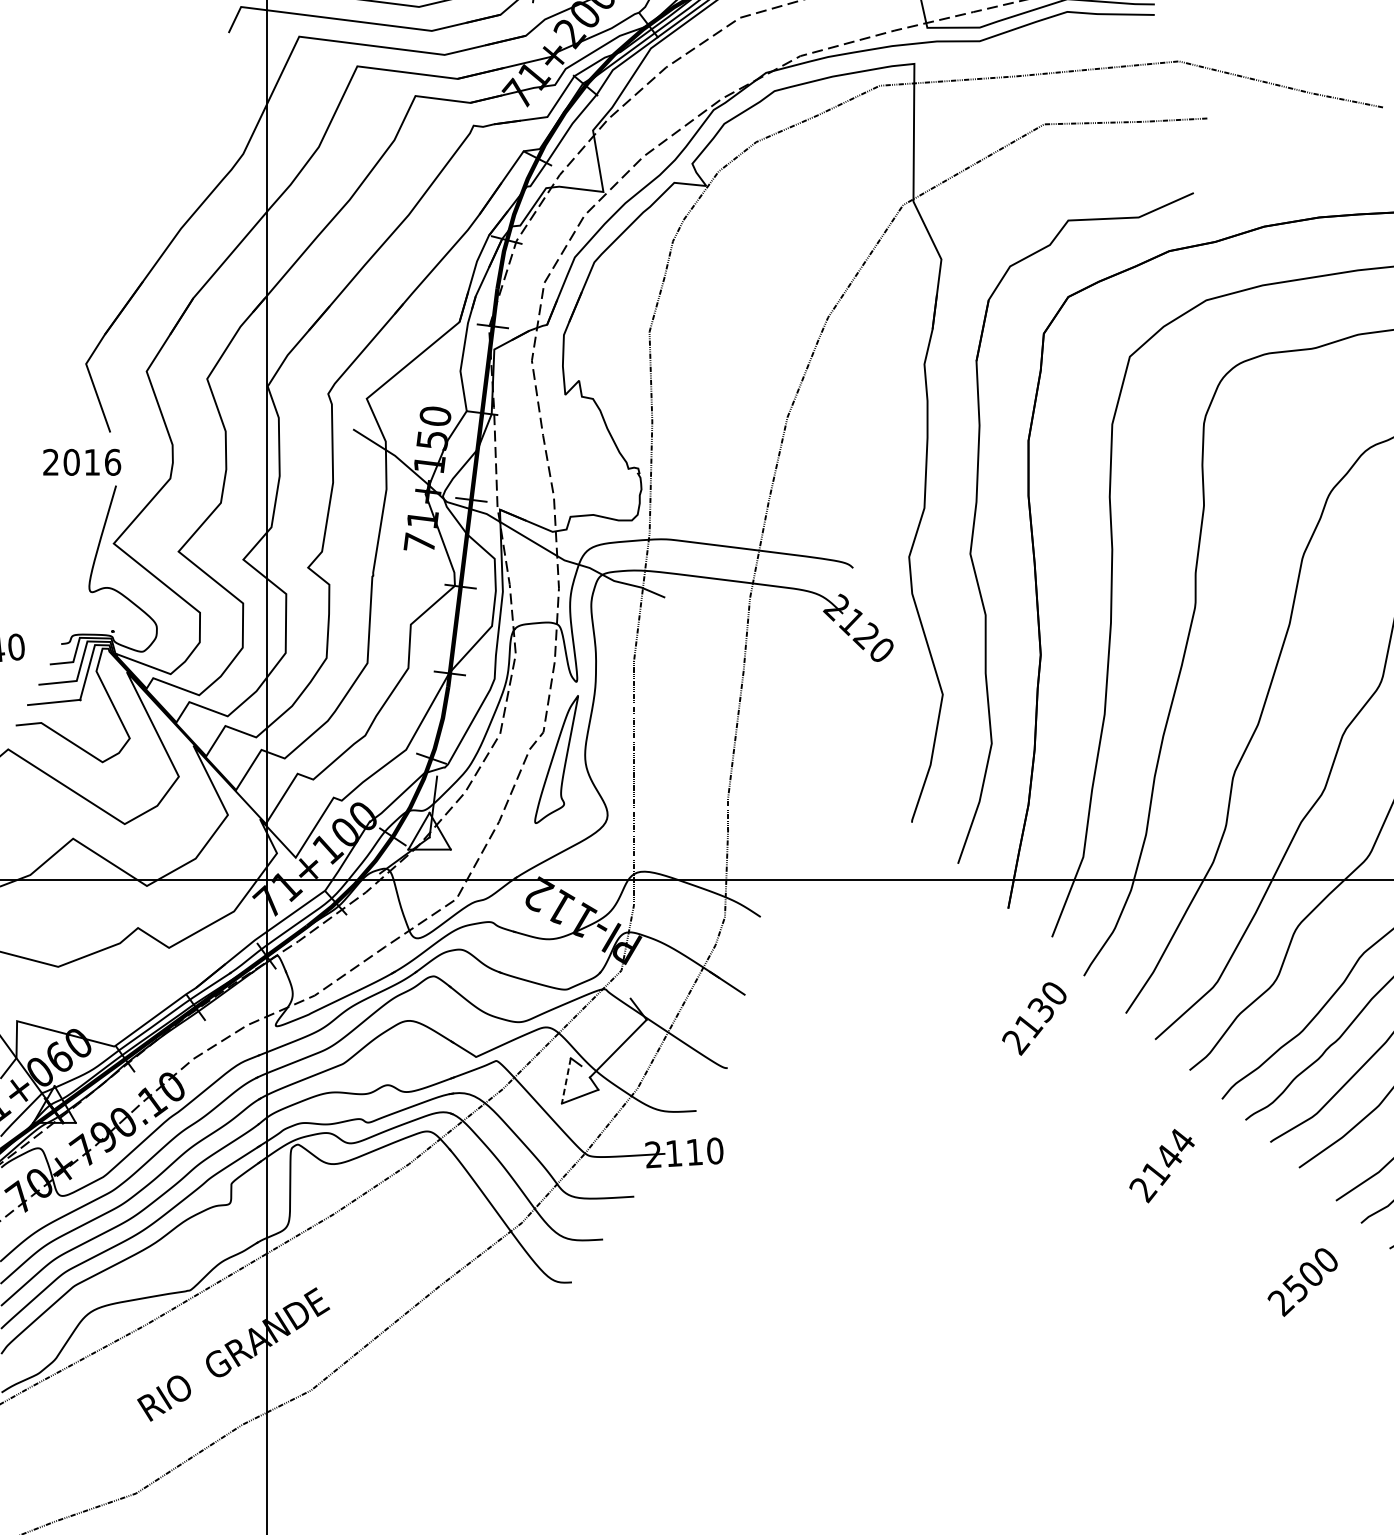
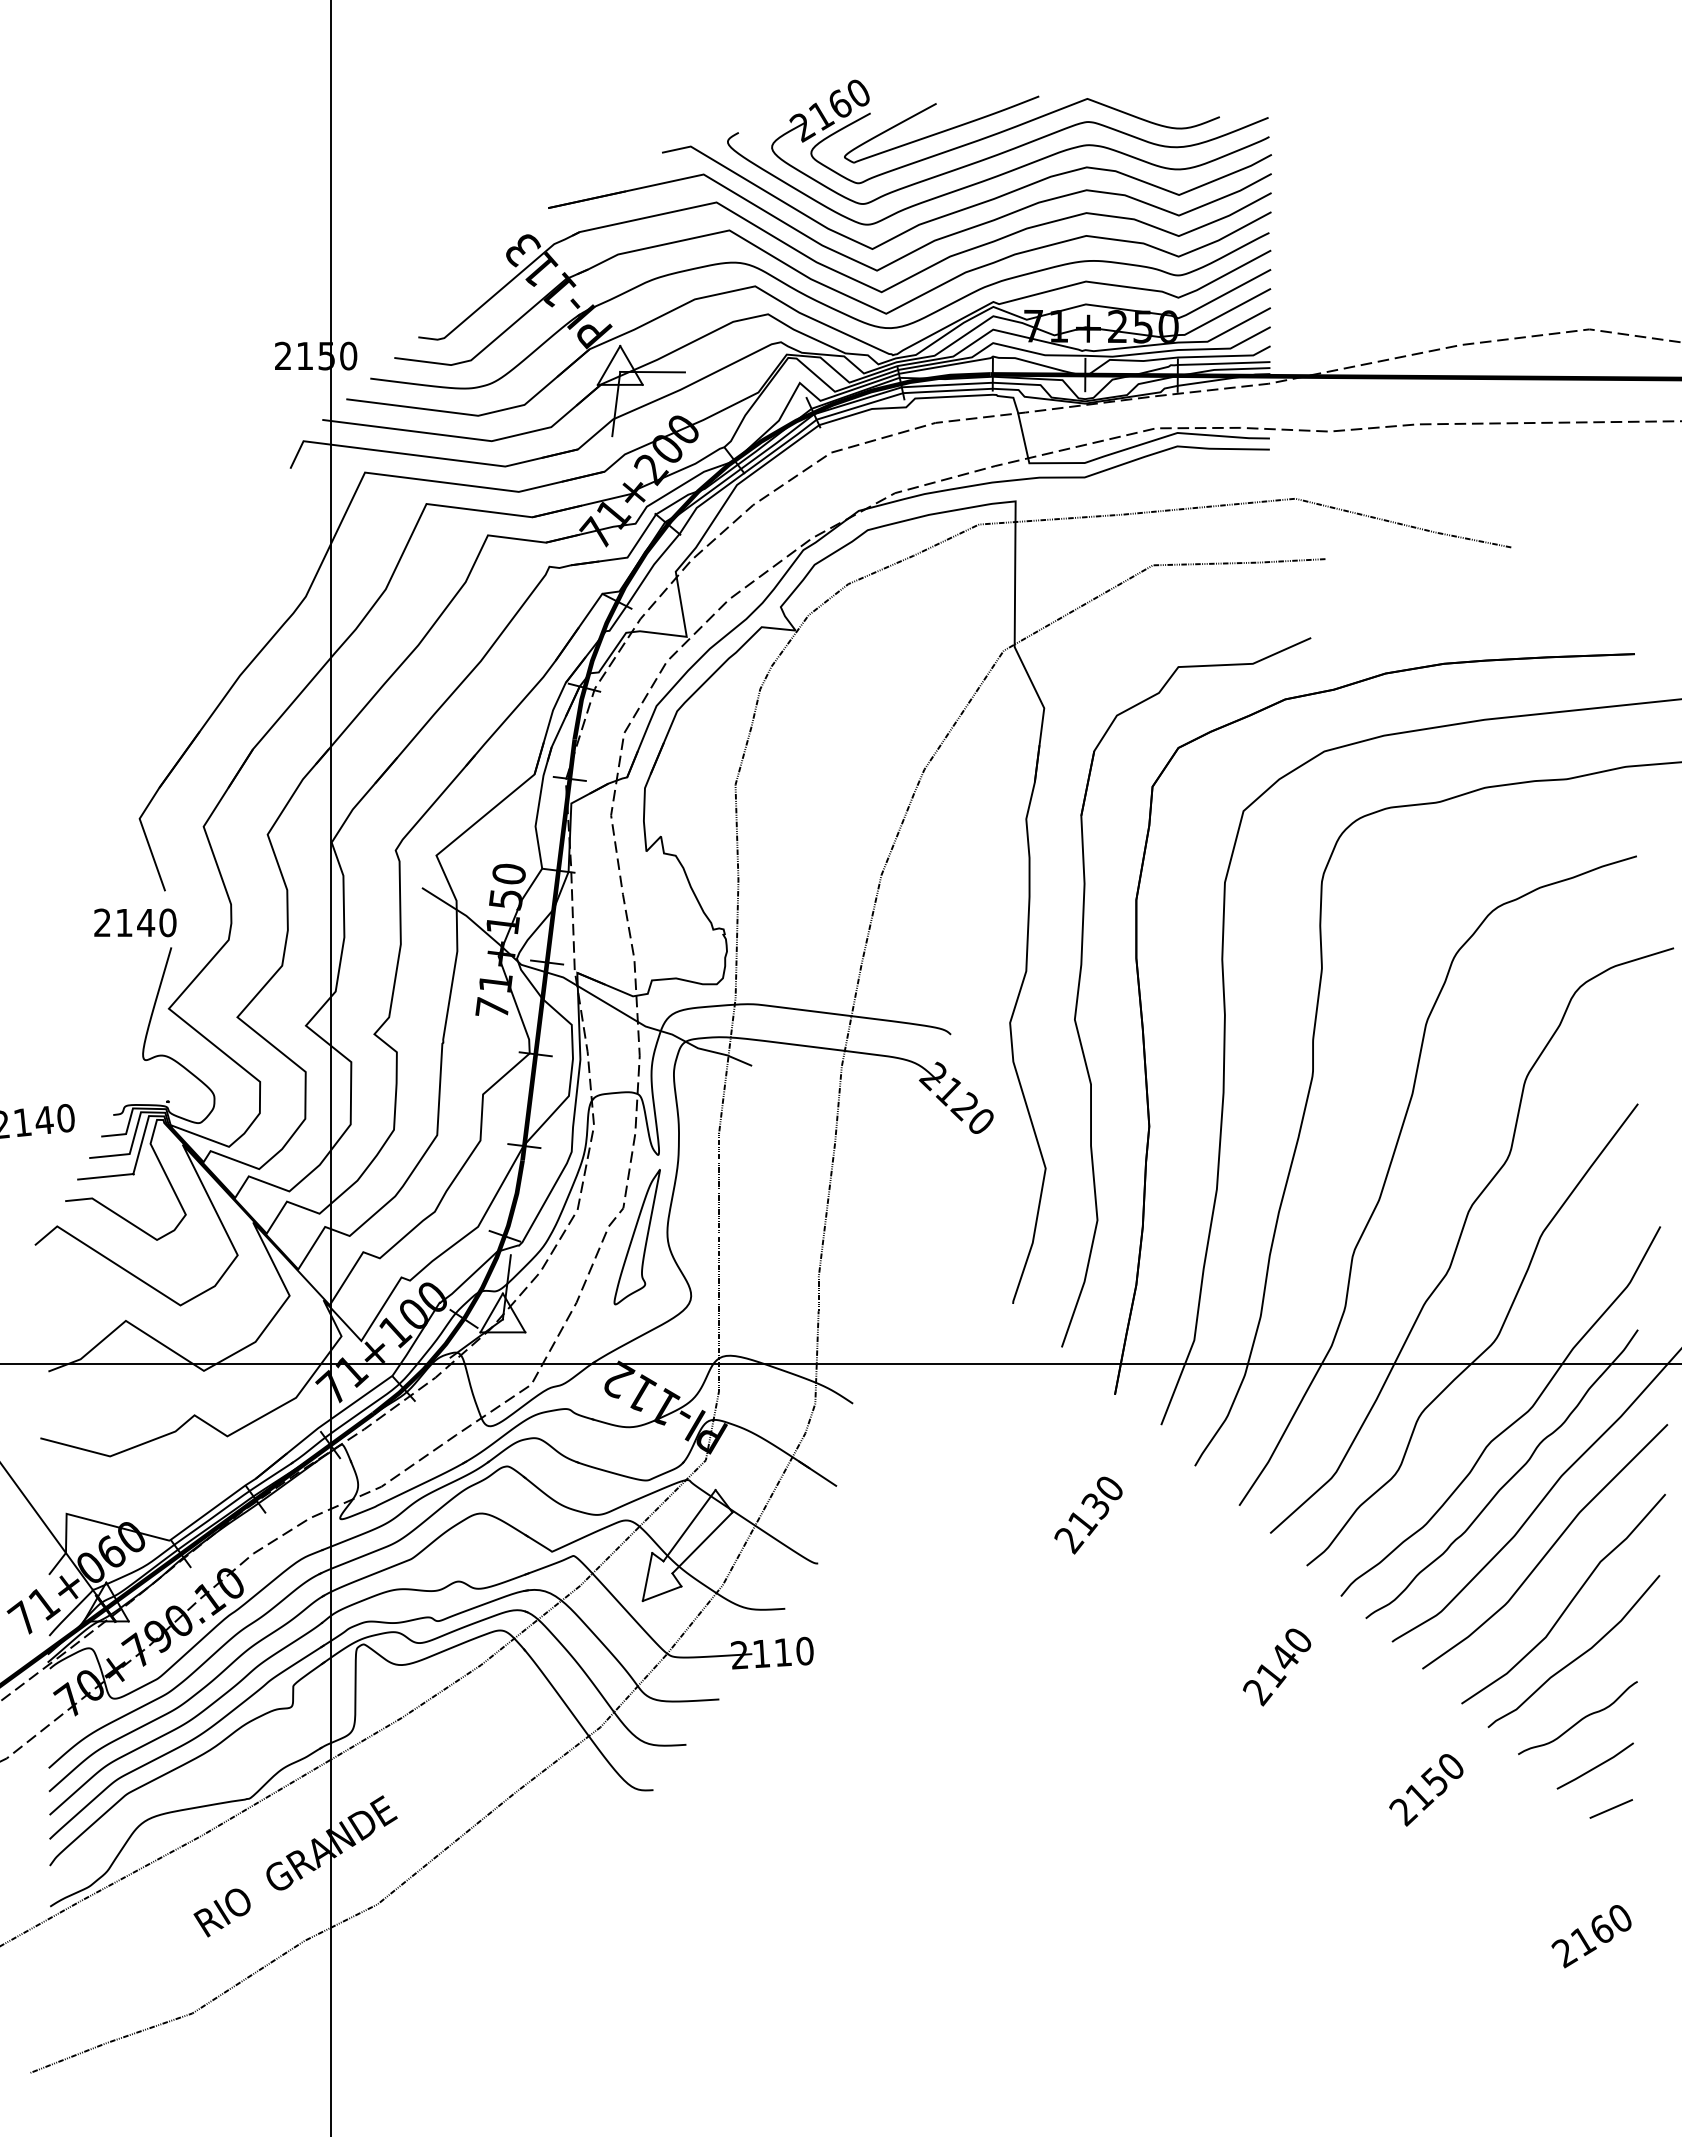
text: (91, 462) -> (145, 922), 2016 -> 2140
text: (1034, 1018) -> (1088, 1515), moved
line: (606, 1032) -> (689, 1525), added
line: (566, 1081) -> (647, 1577), dashed -> solid
text: (1181, 1139) -> (1298, 1639), 2144 -> 2140
text: (1302, 1281) -> (1426, 1789), 2500 -> 2150

